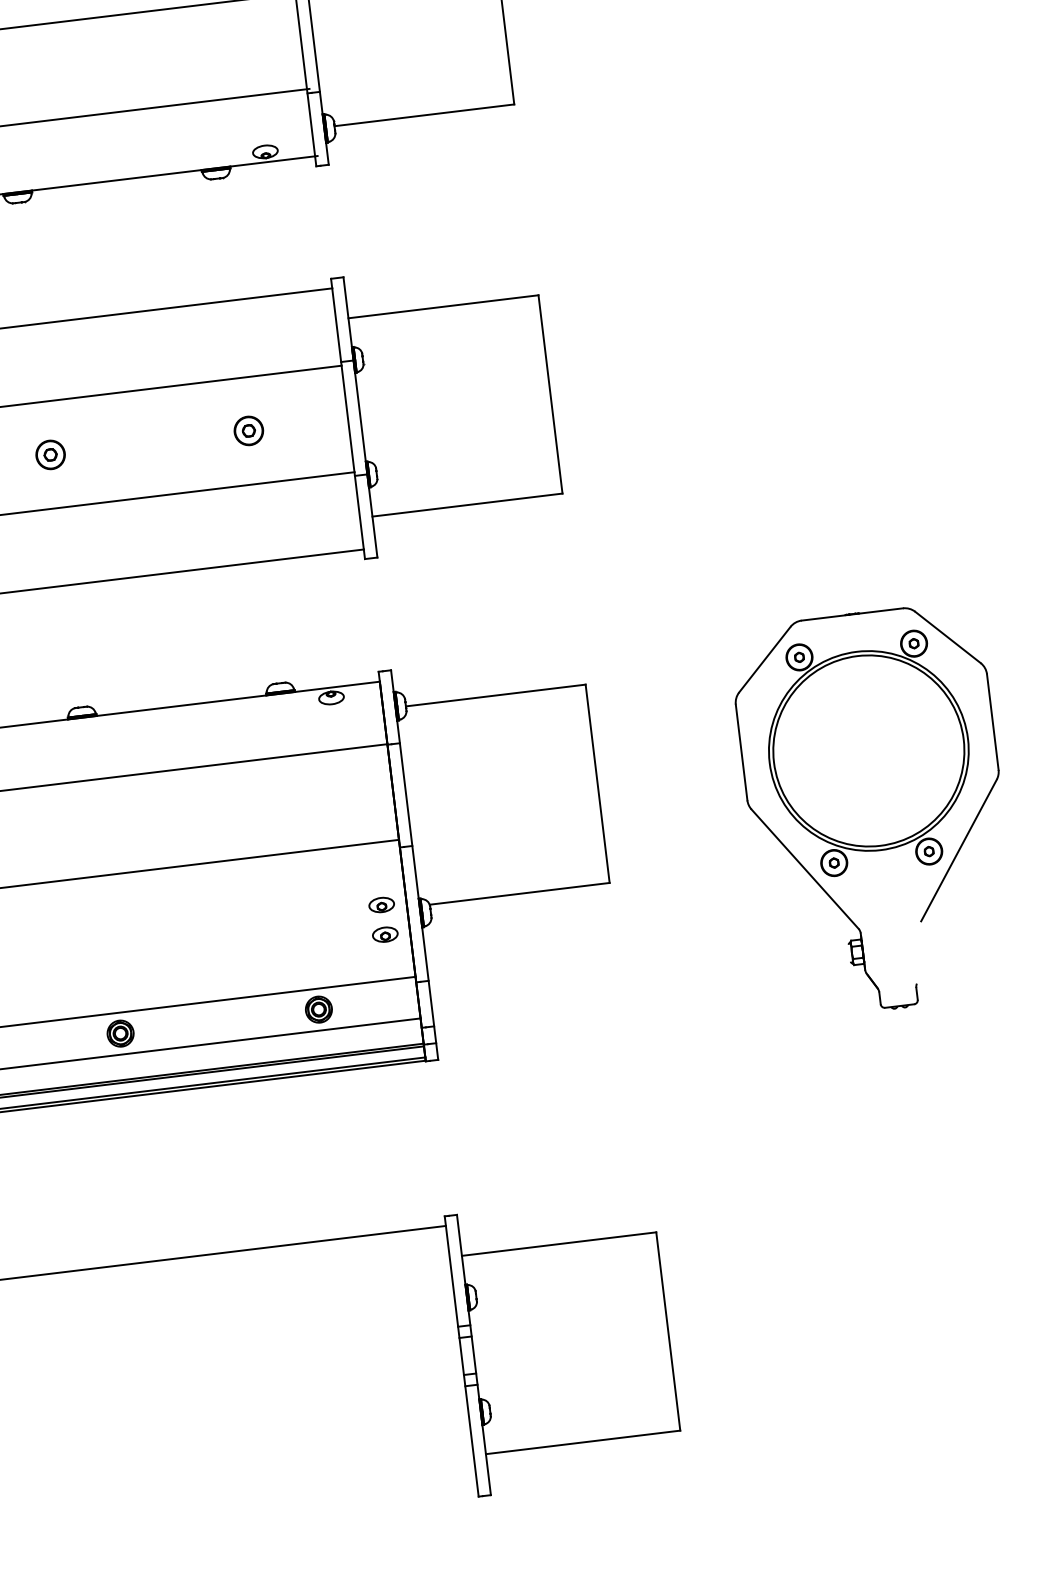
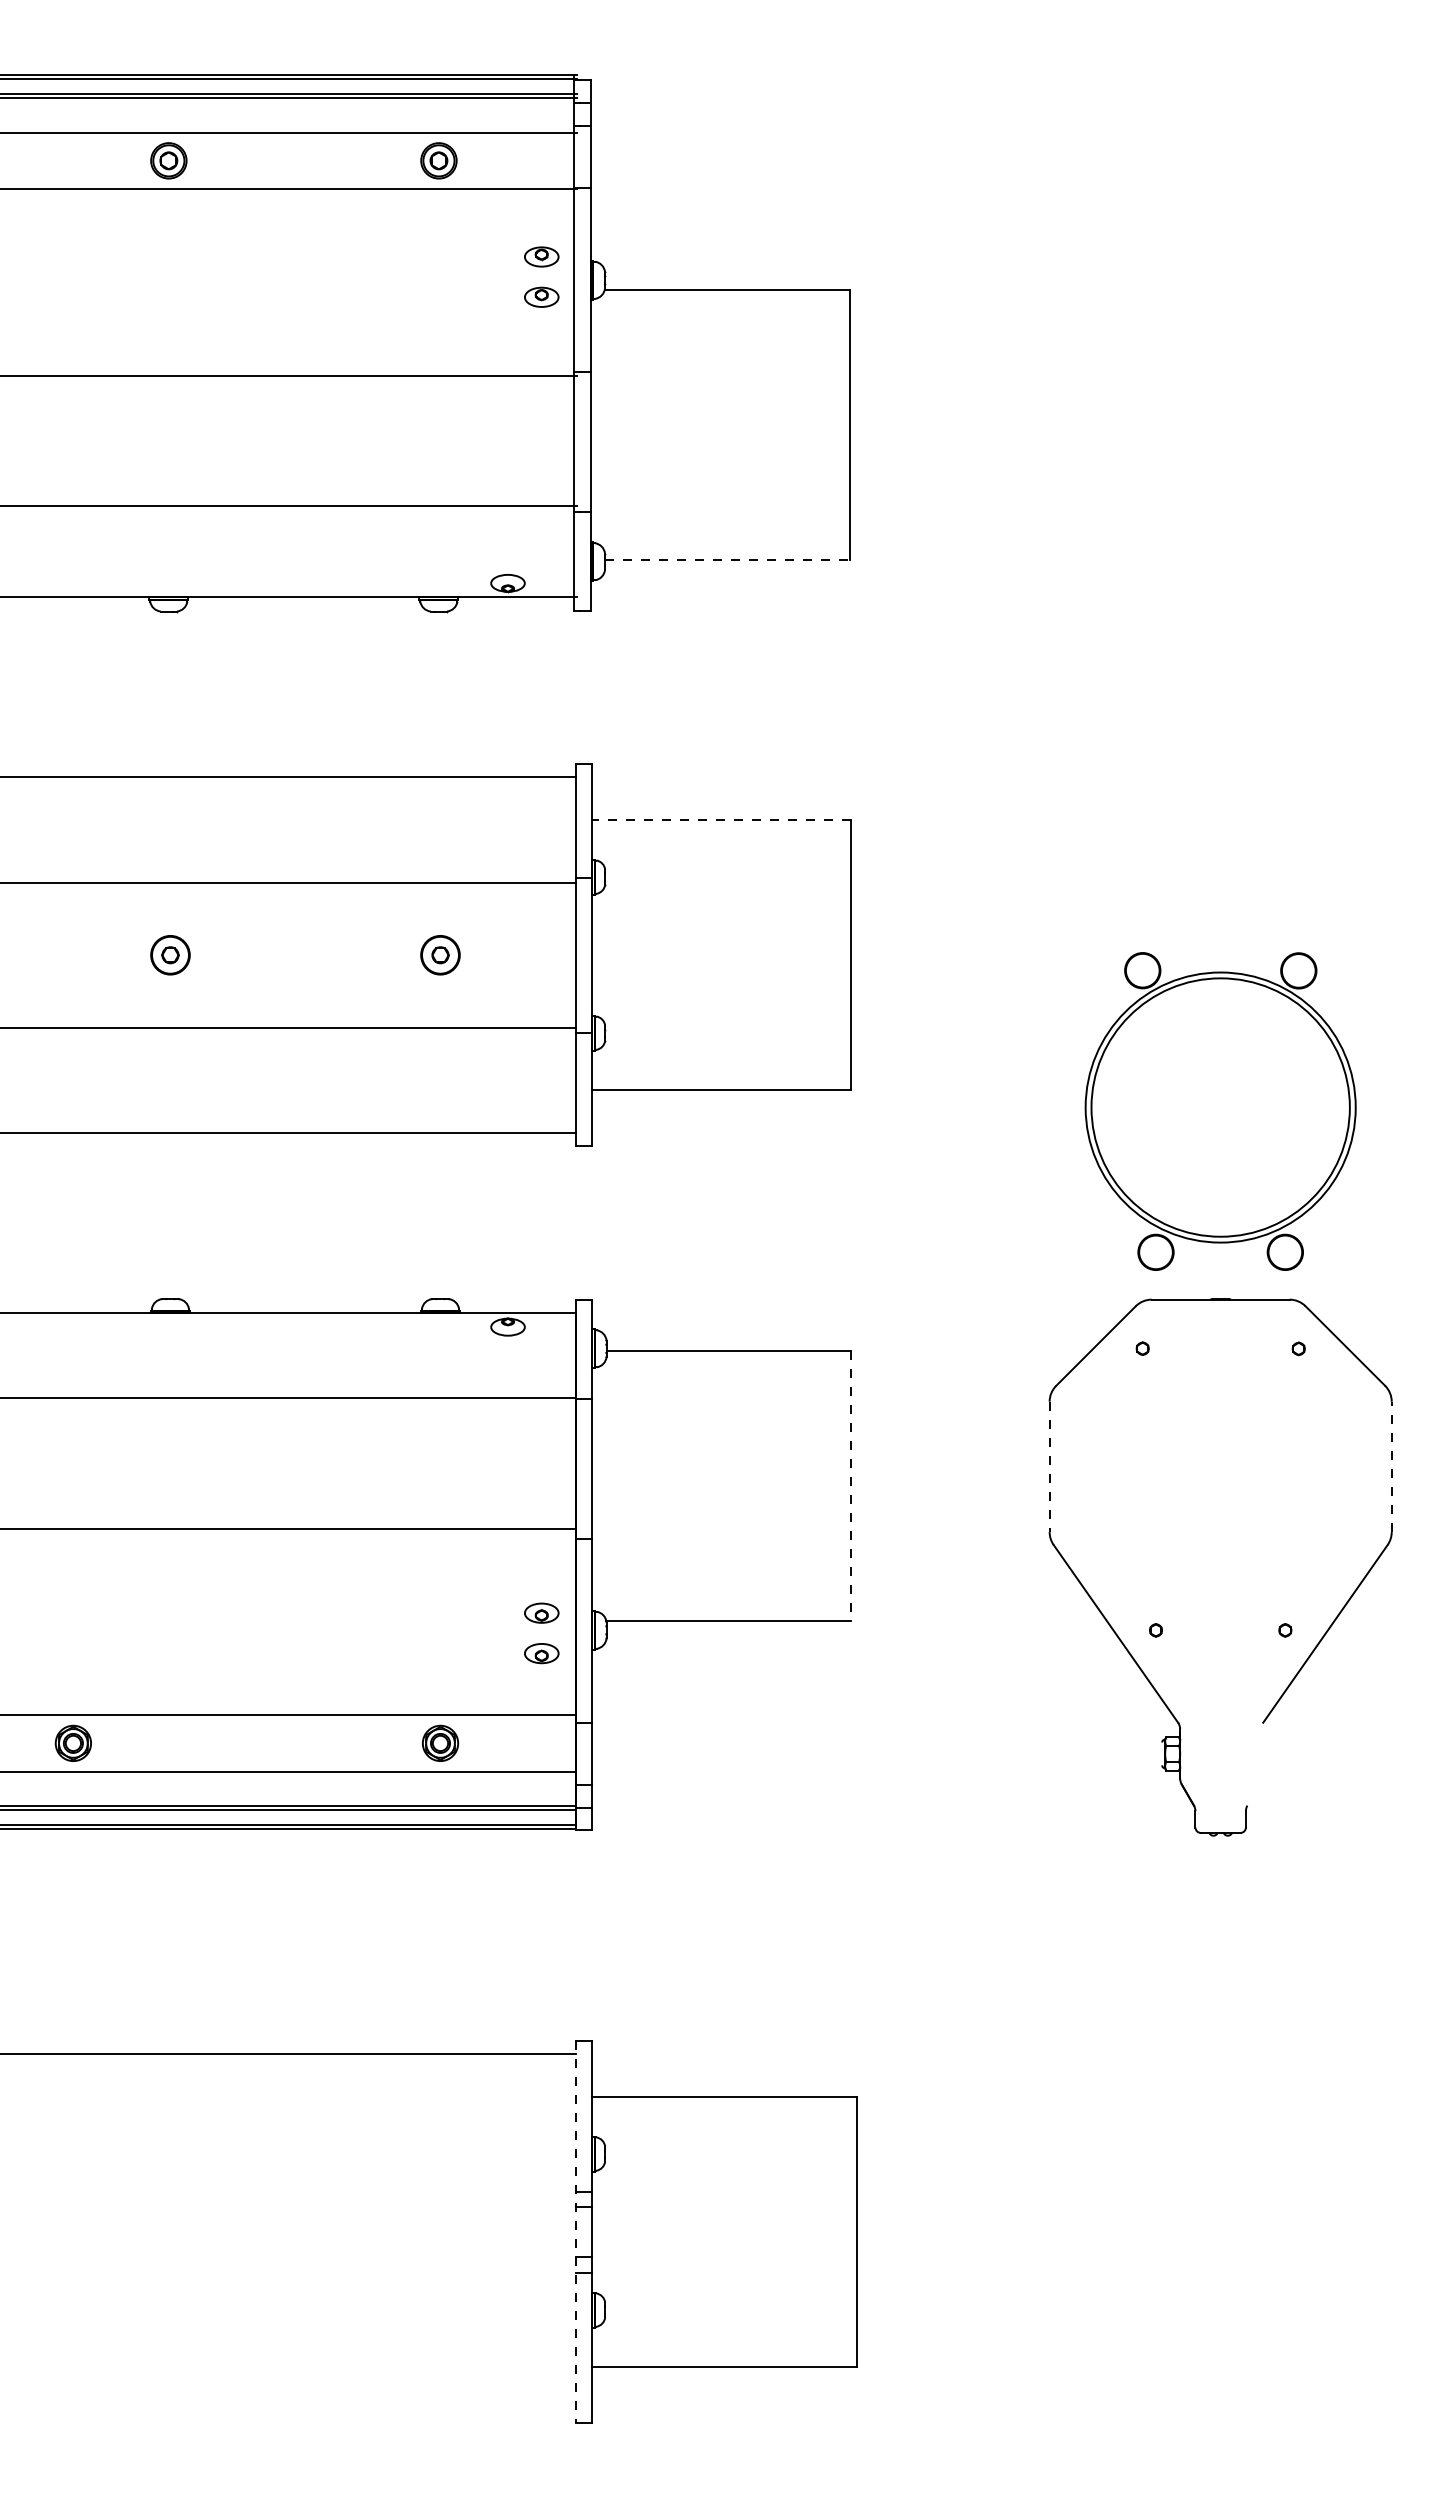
line: (424, 115) -> (727, 560), solid -> dashed
line: (443, 307) -> (721, 820), solid -> dashed
line: (992, 721) -> (1391, 1466), solid -> dashed
line: (741, 752) -> (1049, 1467), solid -> dashed
part: (869, 753) -> (1220, 1111), moved
line: (597, 784) -> (851, 1486), solid -> dashed
part: (119, 1033) -> (72, 1742), moved
line: (461, 1356) -> (575, 2232), solid -> dashed

